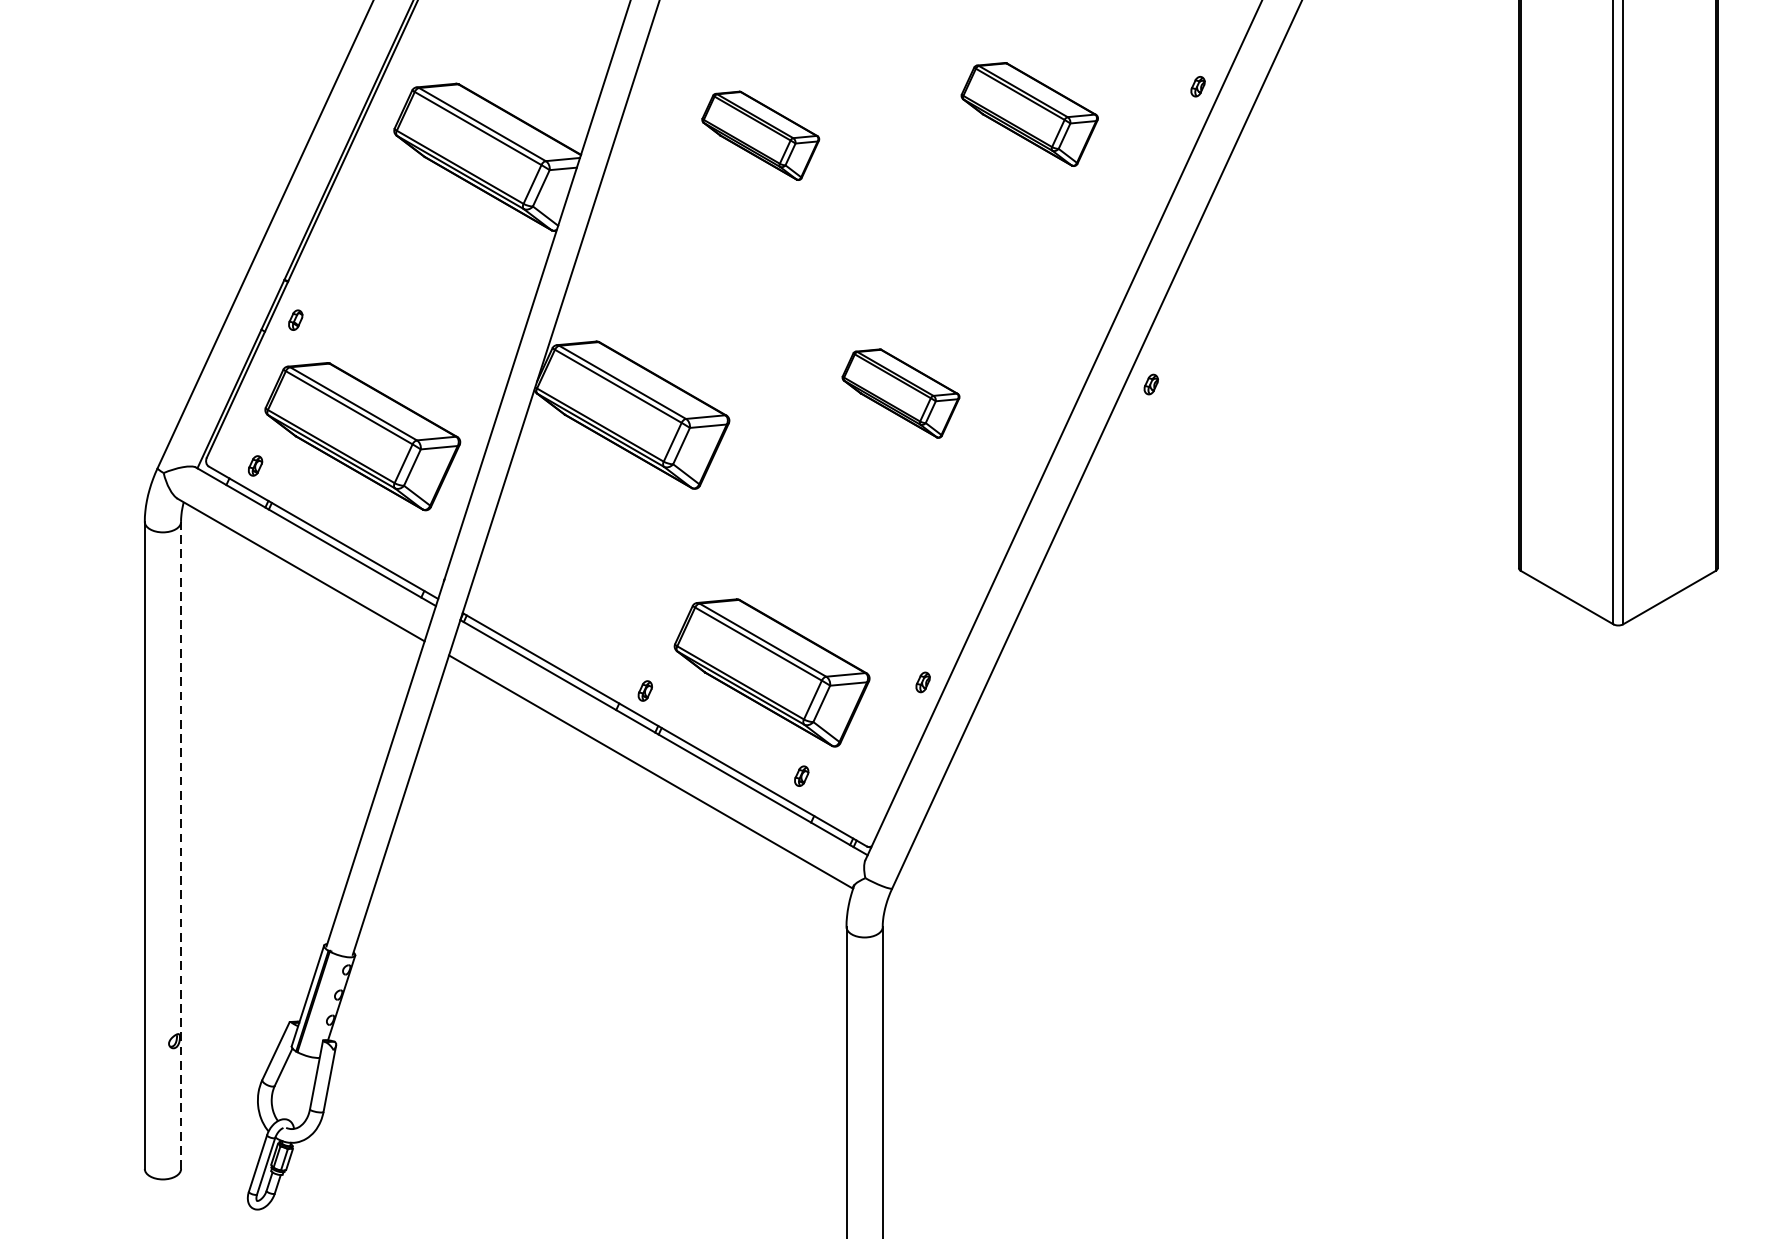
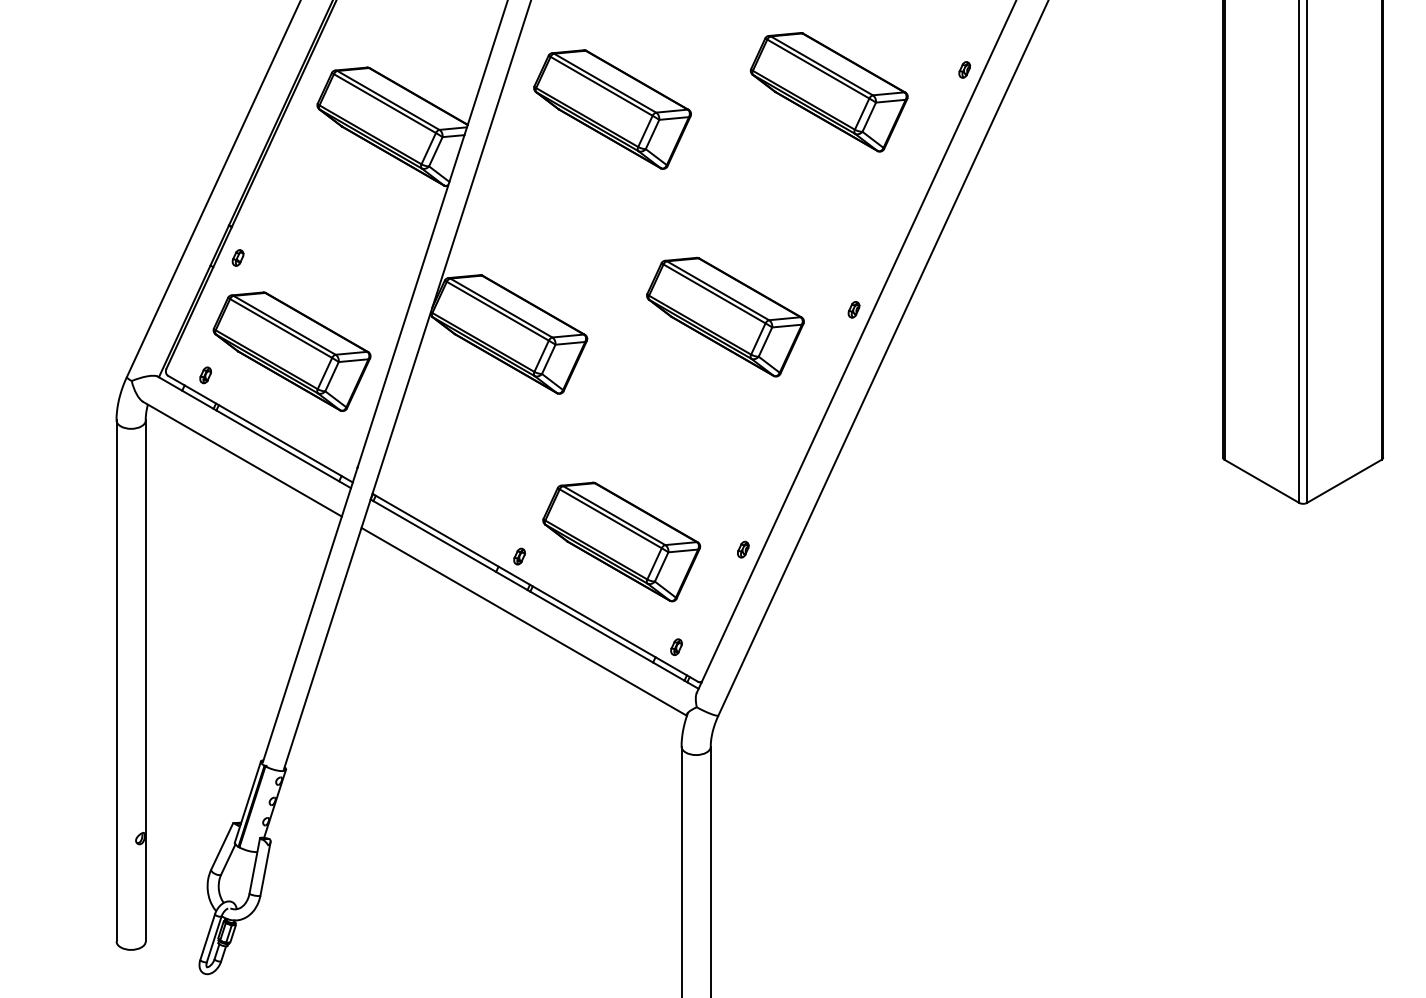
part: (1028, 114) -> (828, 92), size x1.43
part: (760, 135) -> (612, 109), size x1.67
part: (1150, 384) -> (853, 309), moved
part: (901, 392) -> (725, 316), size x1.67
part: (801, 775) -> (676, 646), moved
line: (180, 844) -> (145, 680), dashed -> solid

